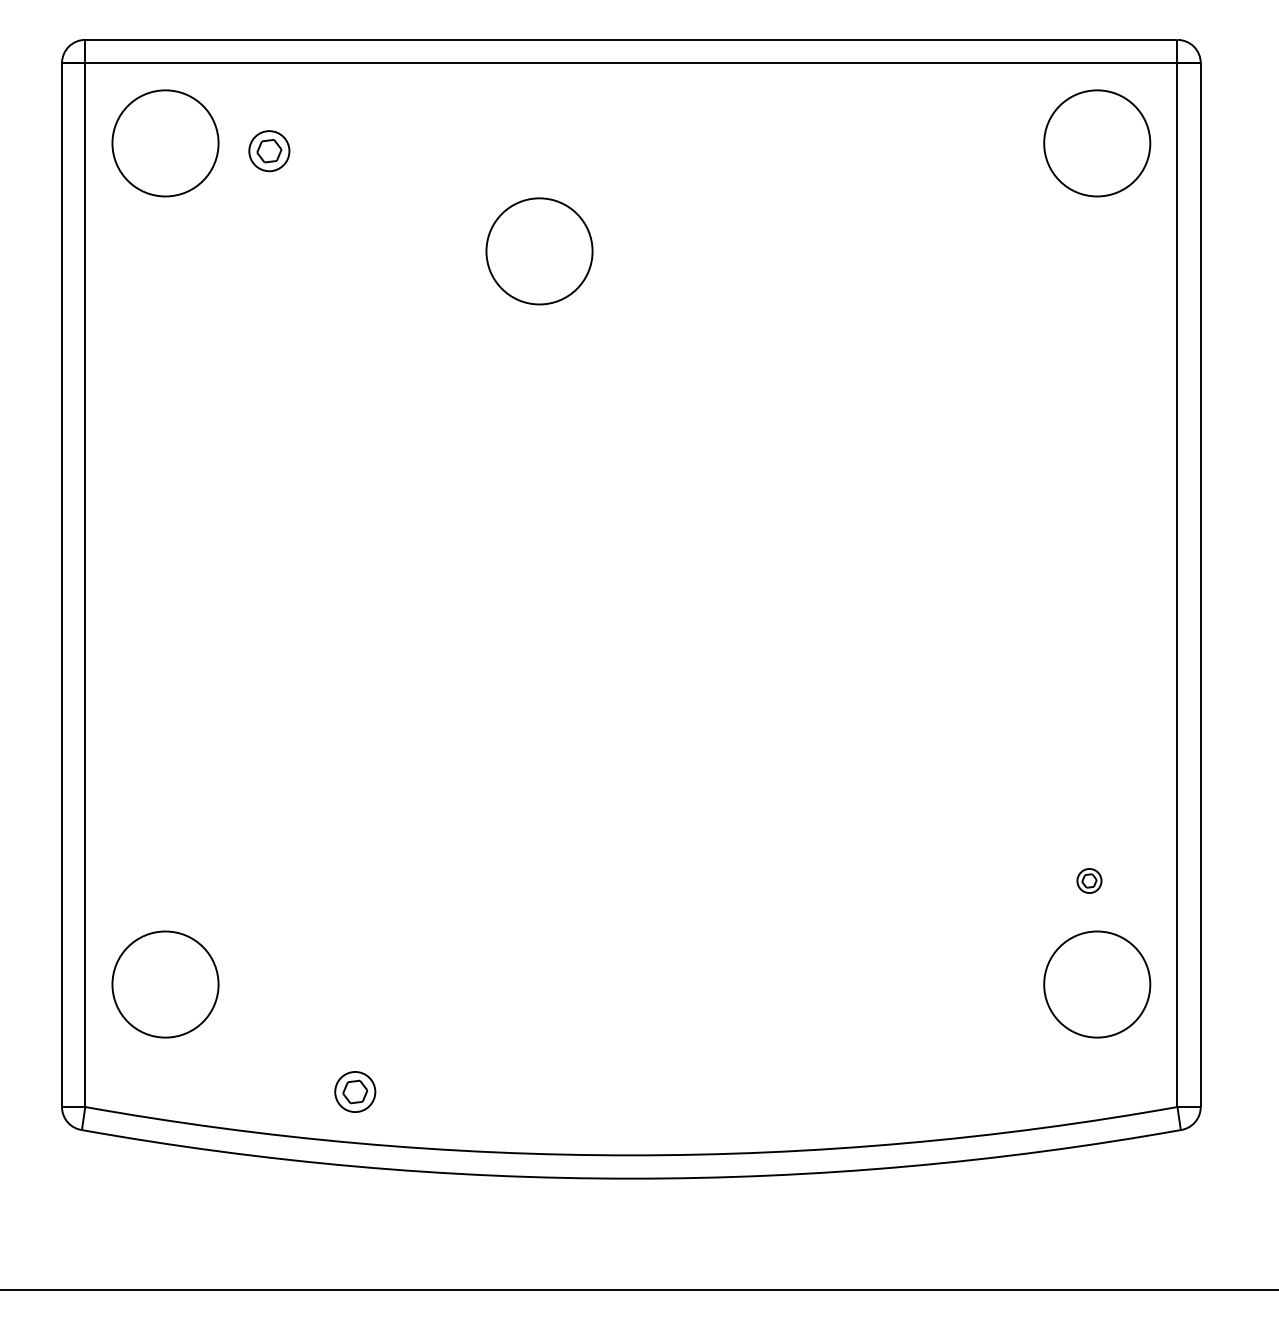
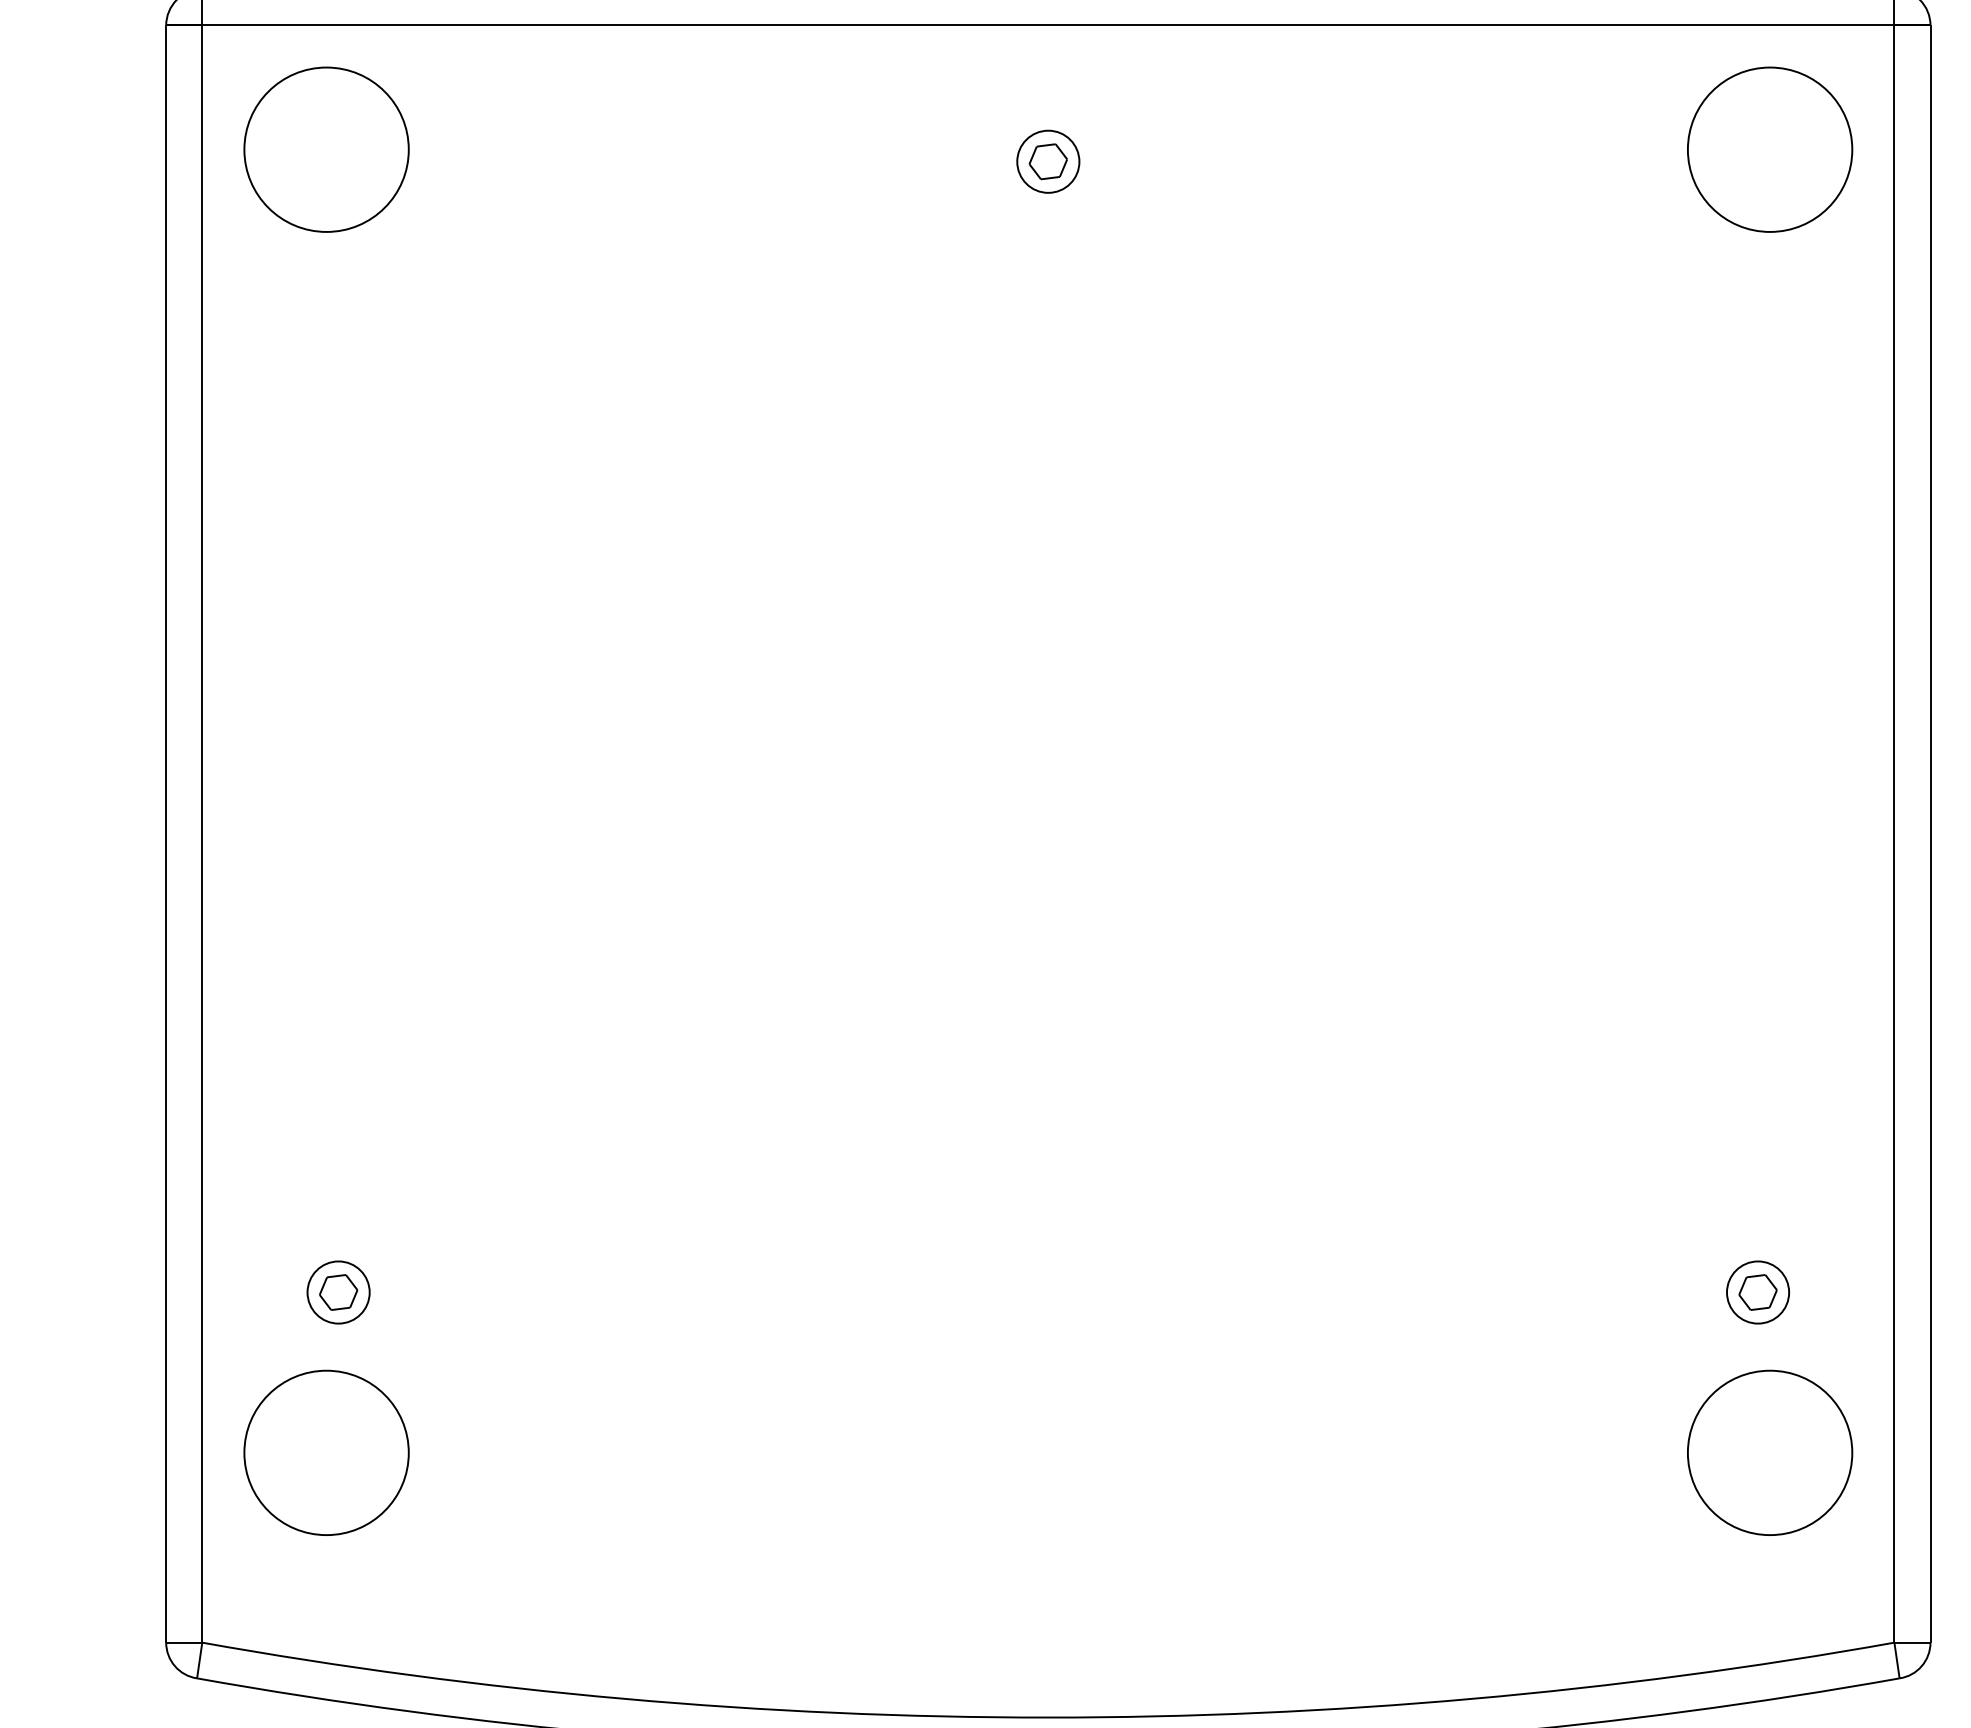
part: (269, 151) -> (1048, 162), moved
part: (539, 251) -> (905, 317), removed
part: (1089, 880) -> (1758, 1291), size x1.67
part: (355, 1091) -> (338, 1291), moved

